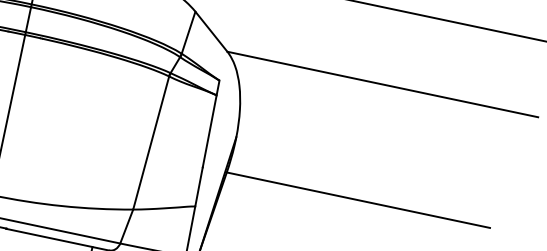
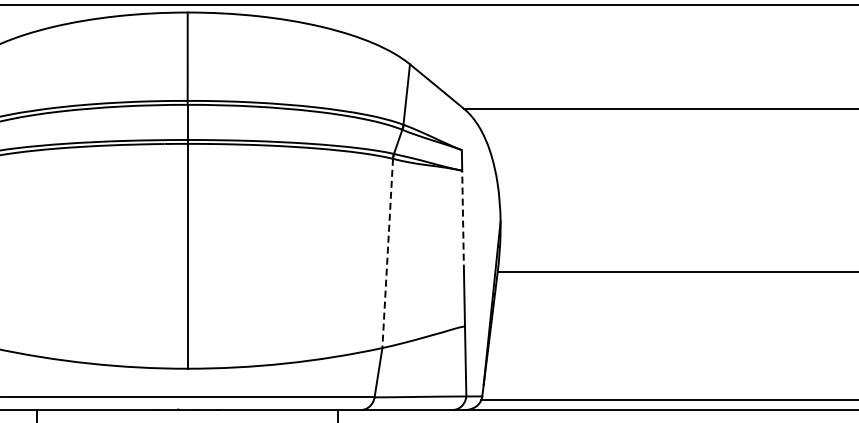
line: (210, 130) -> (463, 220), solid -> dashed
line: (151, 143) -> (387, 253), solid -> dashed

